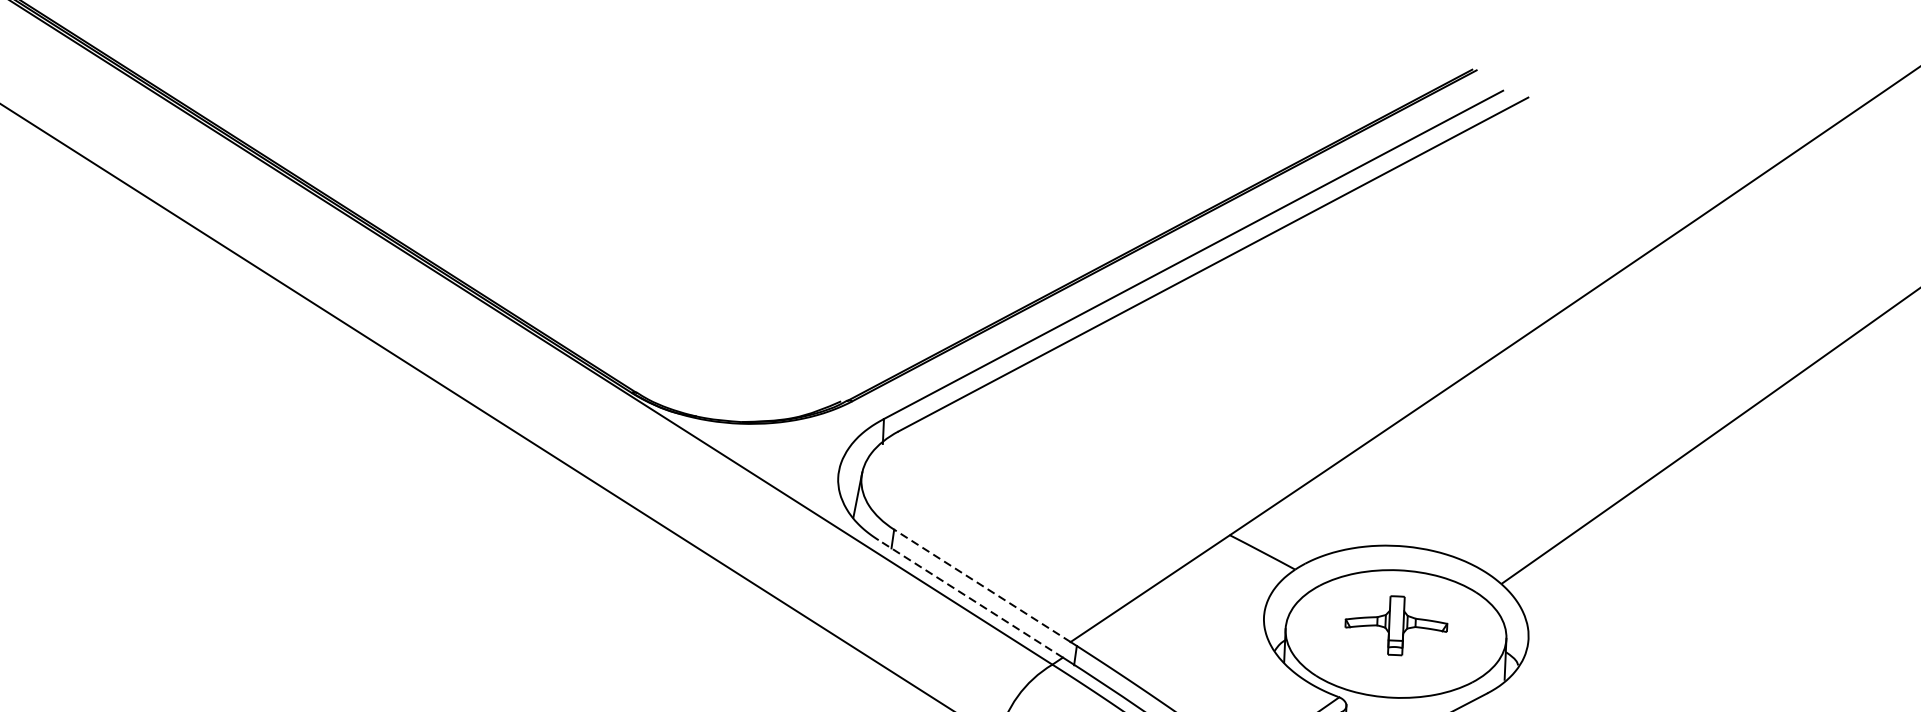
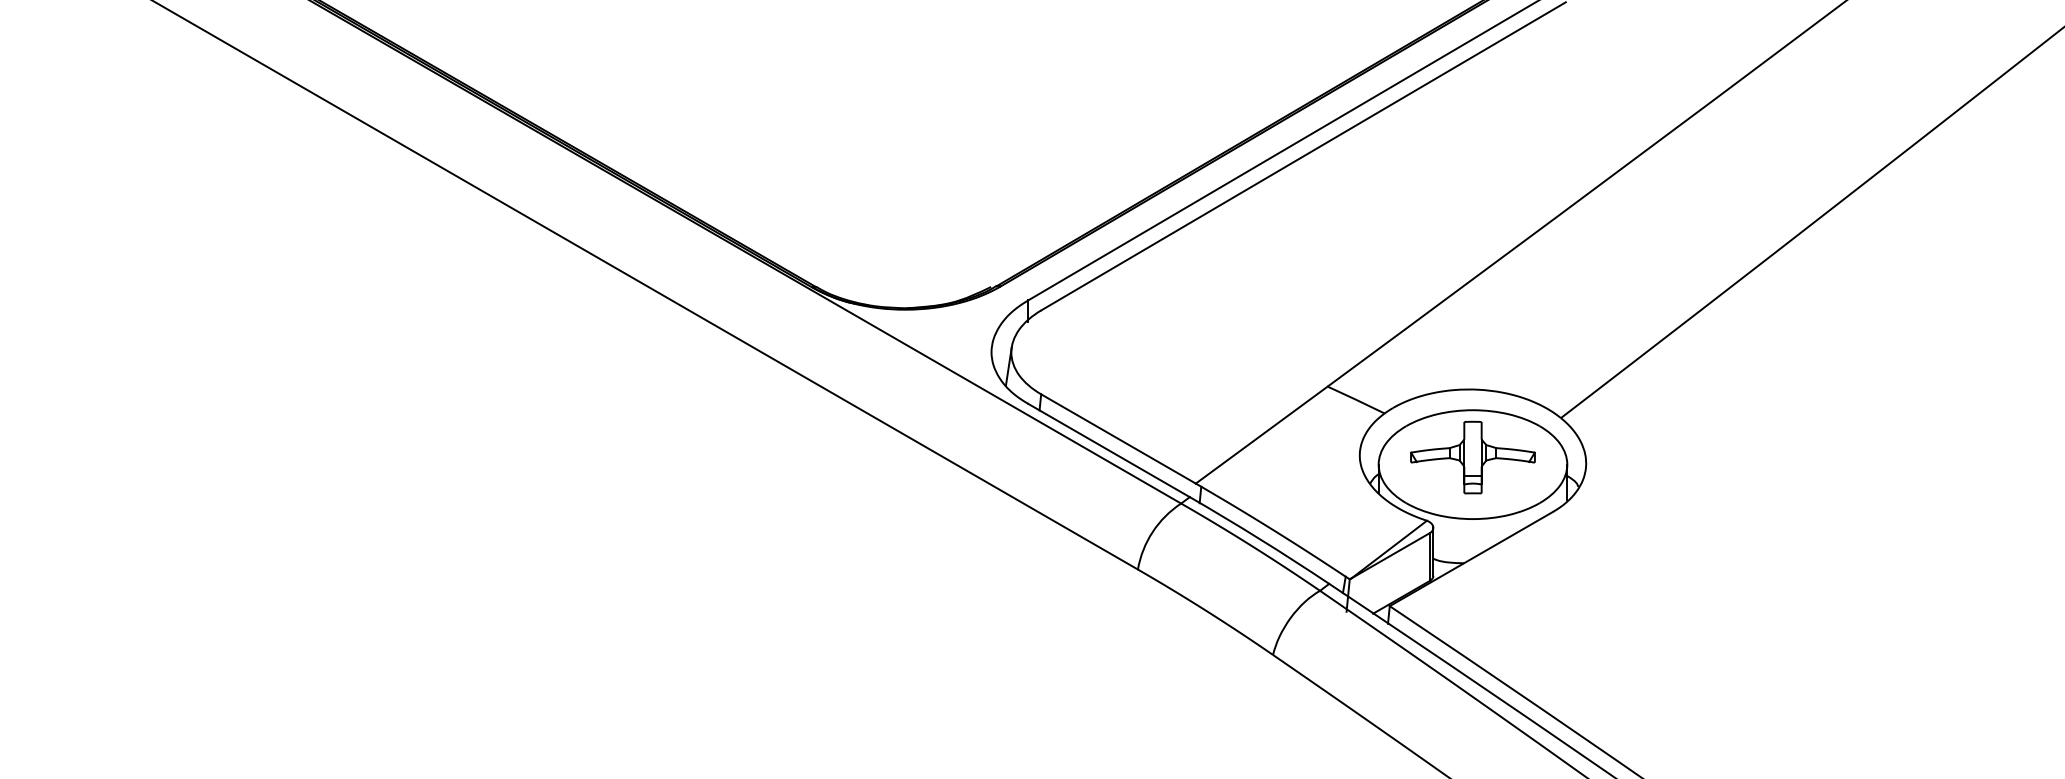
line: (982, 585) -> (1118, 438), dashed -> solid
line: (970, 598) -> (1108, 450), dashed -> solid
part: (1395, 625) -> (1472, 457), size x1.43

